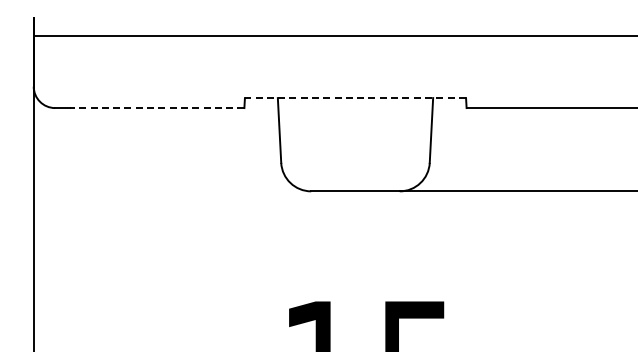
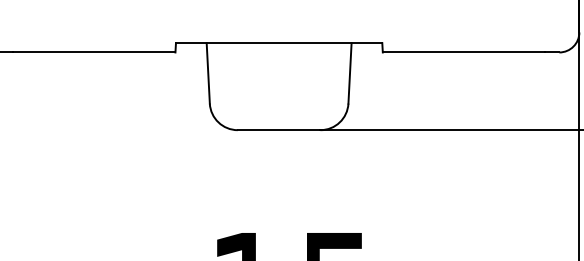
line: (354, 98) -> (278, 43), dashed -> solid
line: (157, 108) -> (94, 52), dashed -> solid

